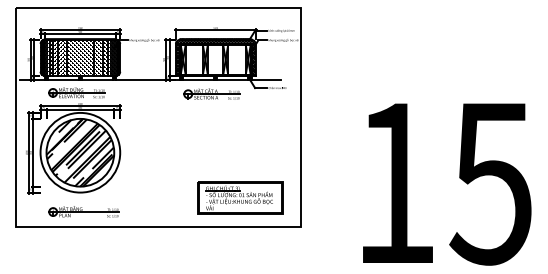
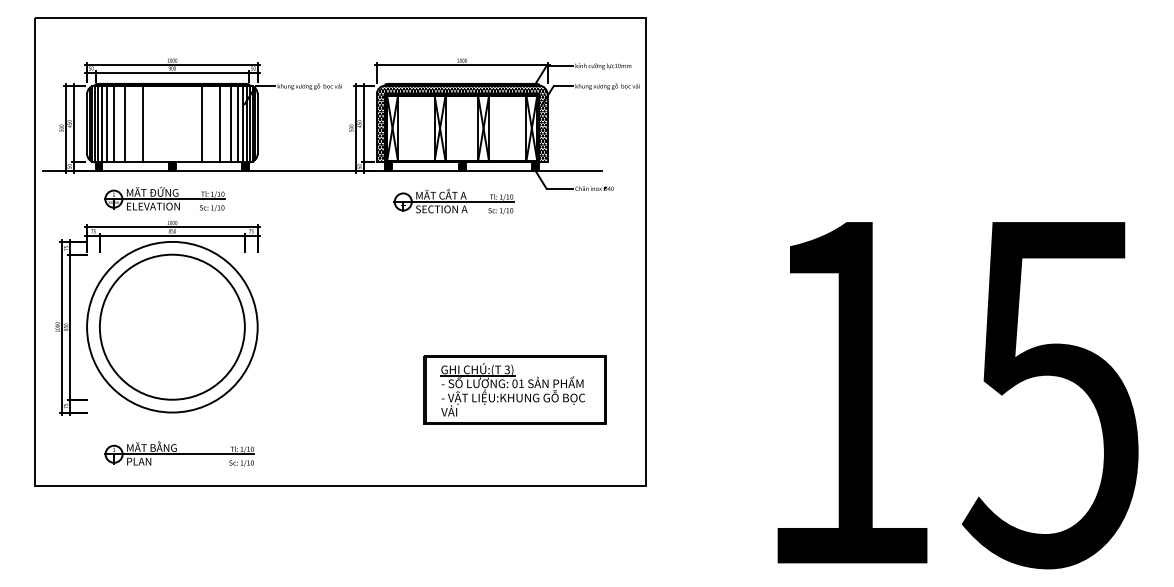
hatch: (79, 57) -> (170, 123), removed
hatch: (80, 152) -> (172, 326), removed
part: (240, 197) -> (515, 388), moved

